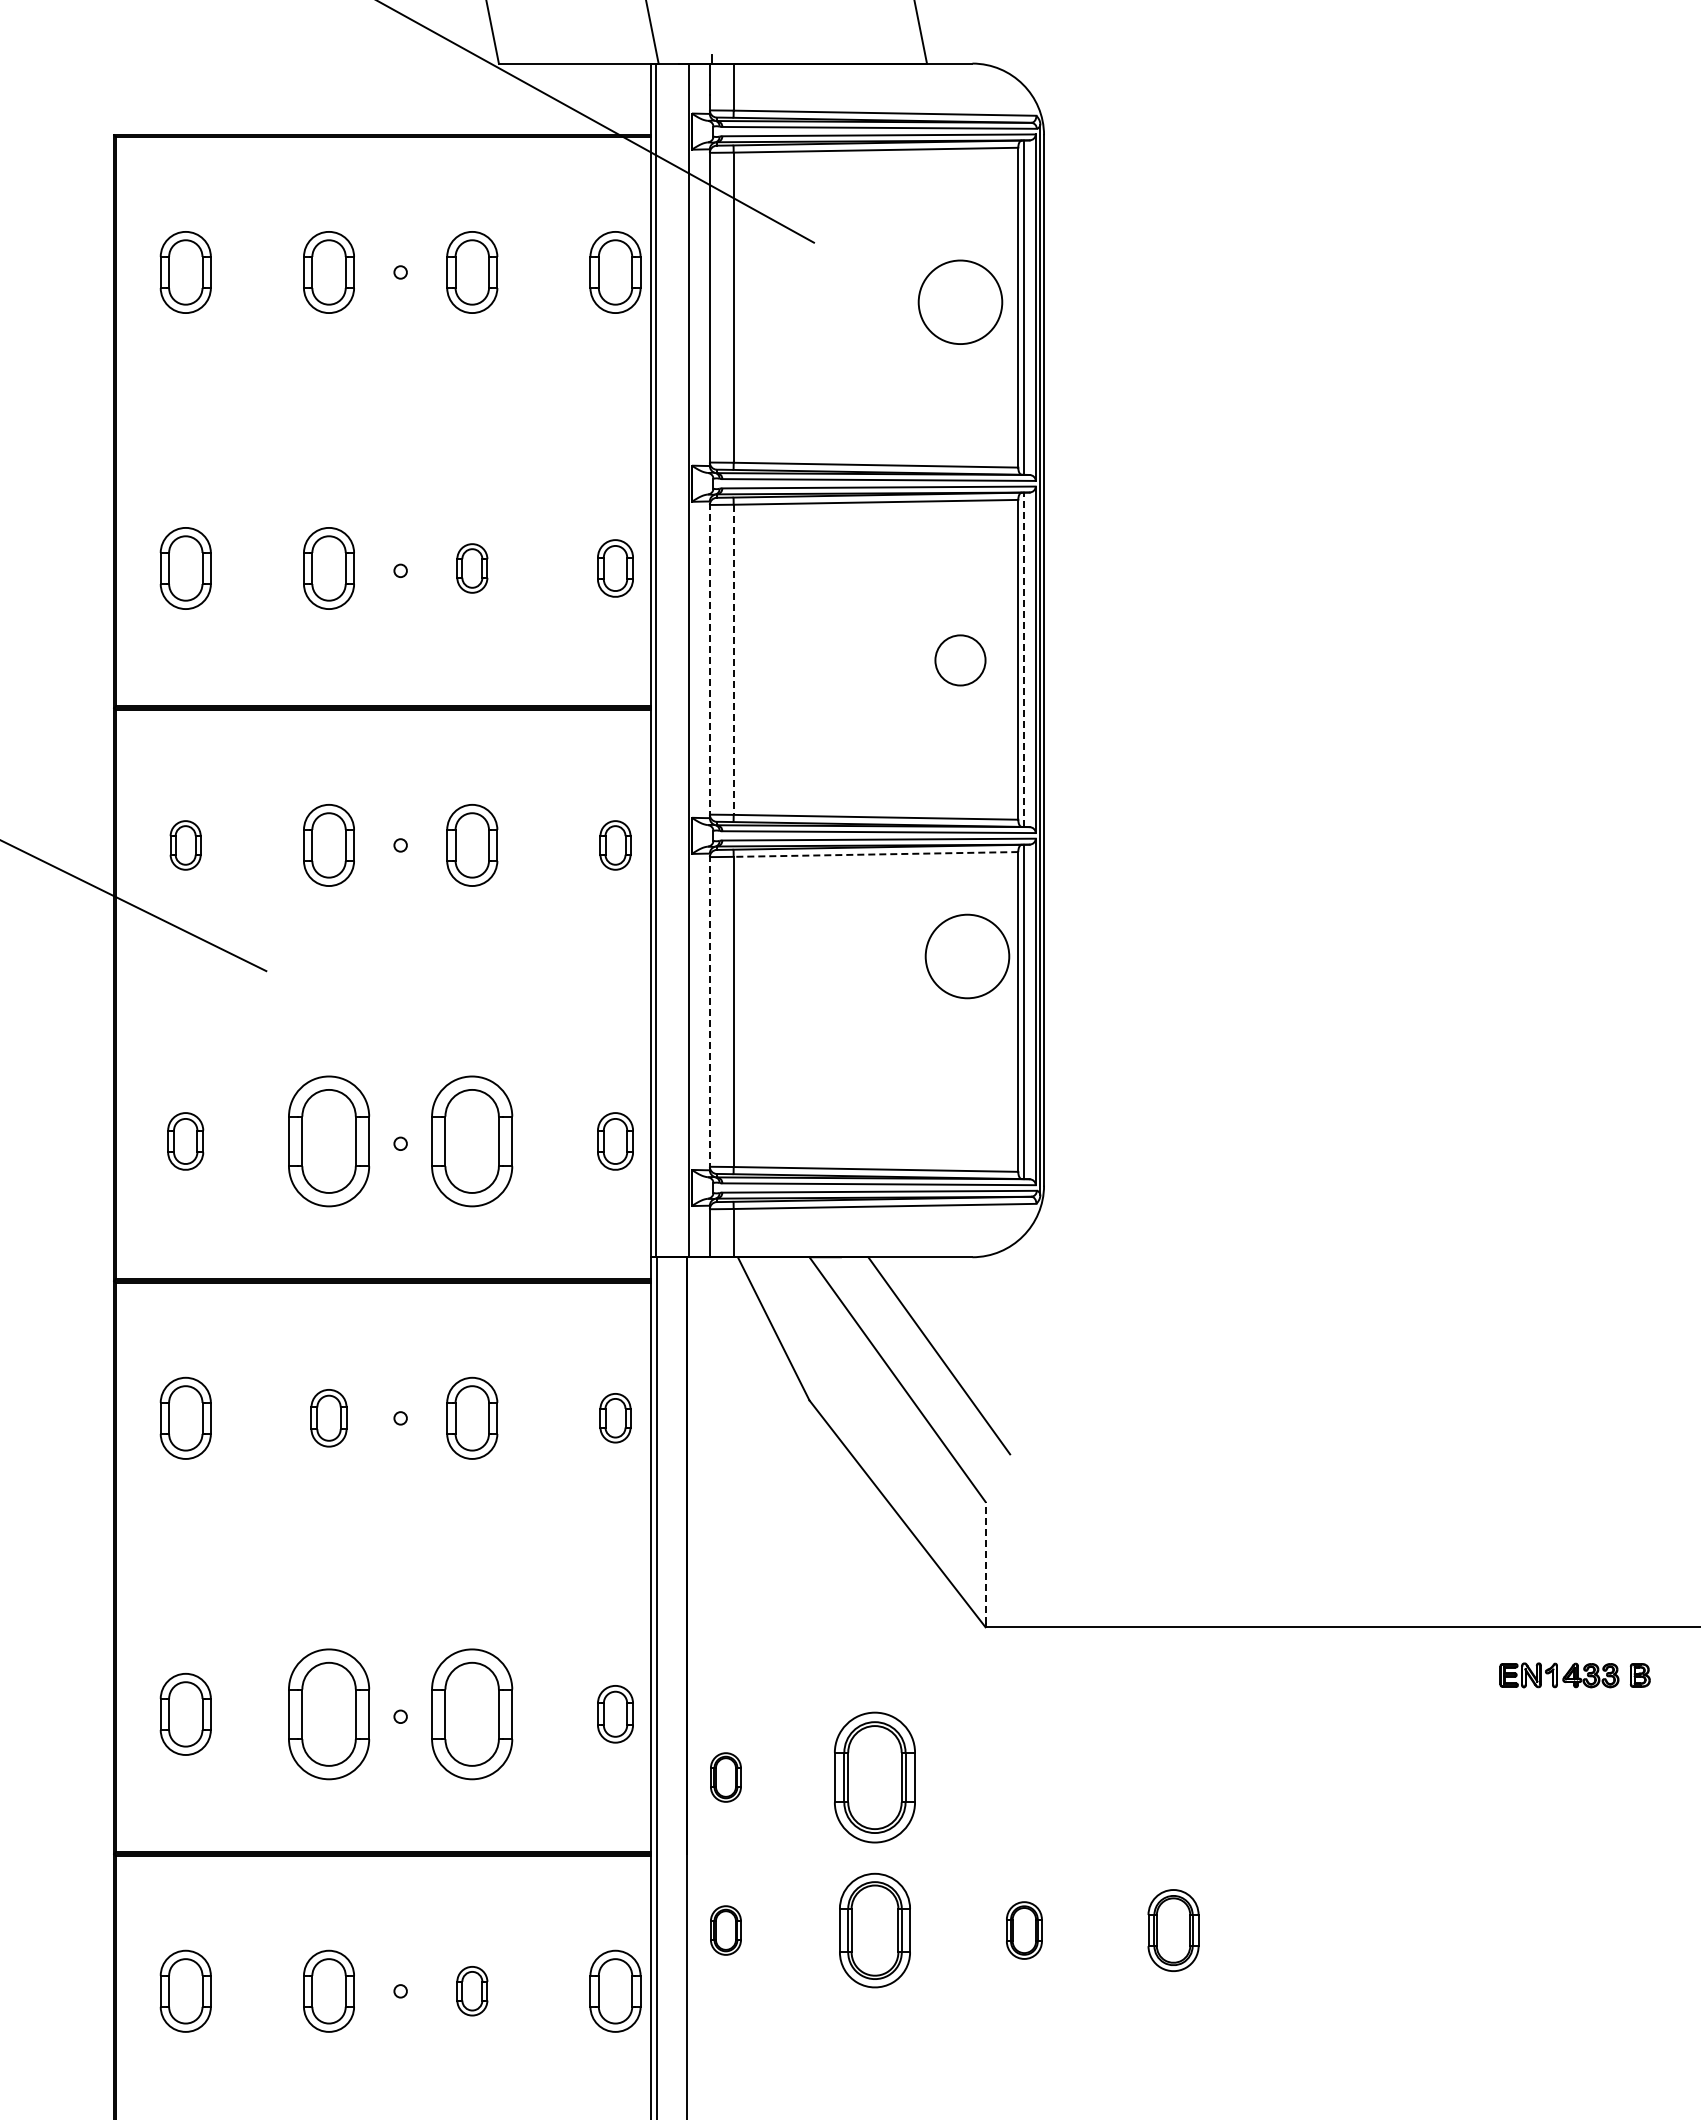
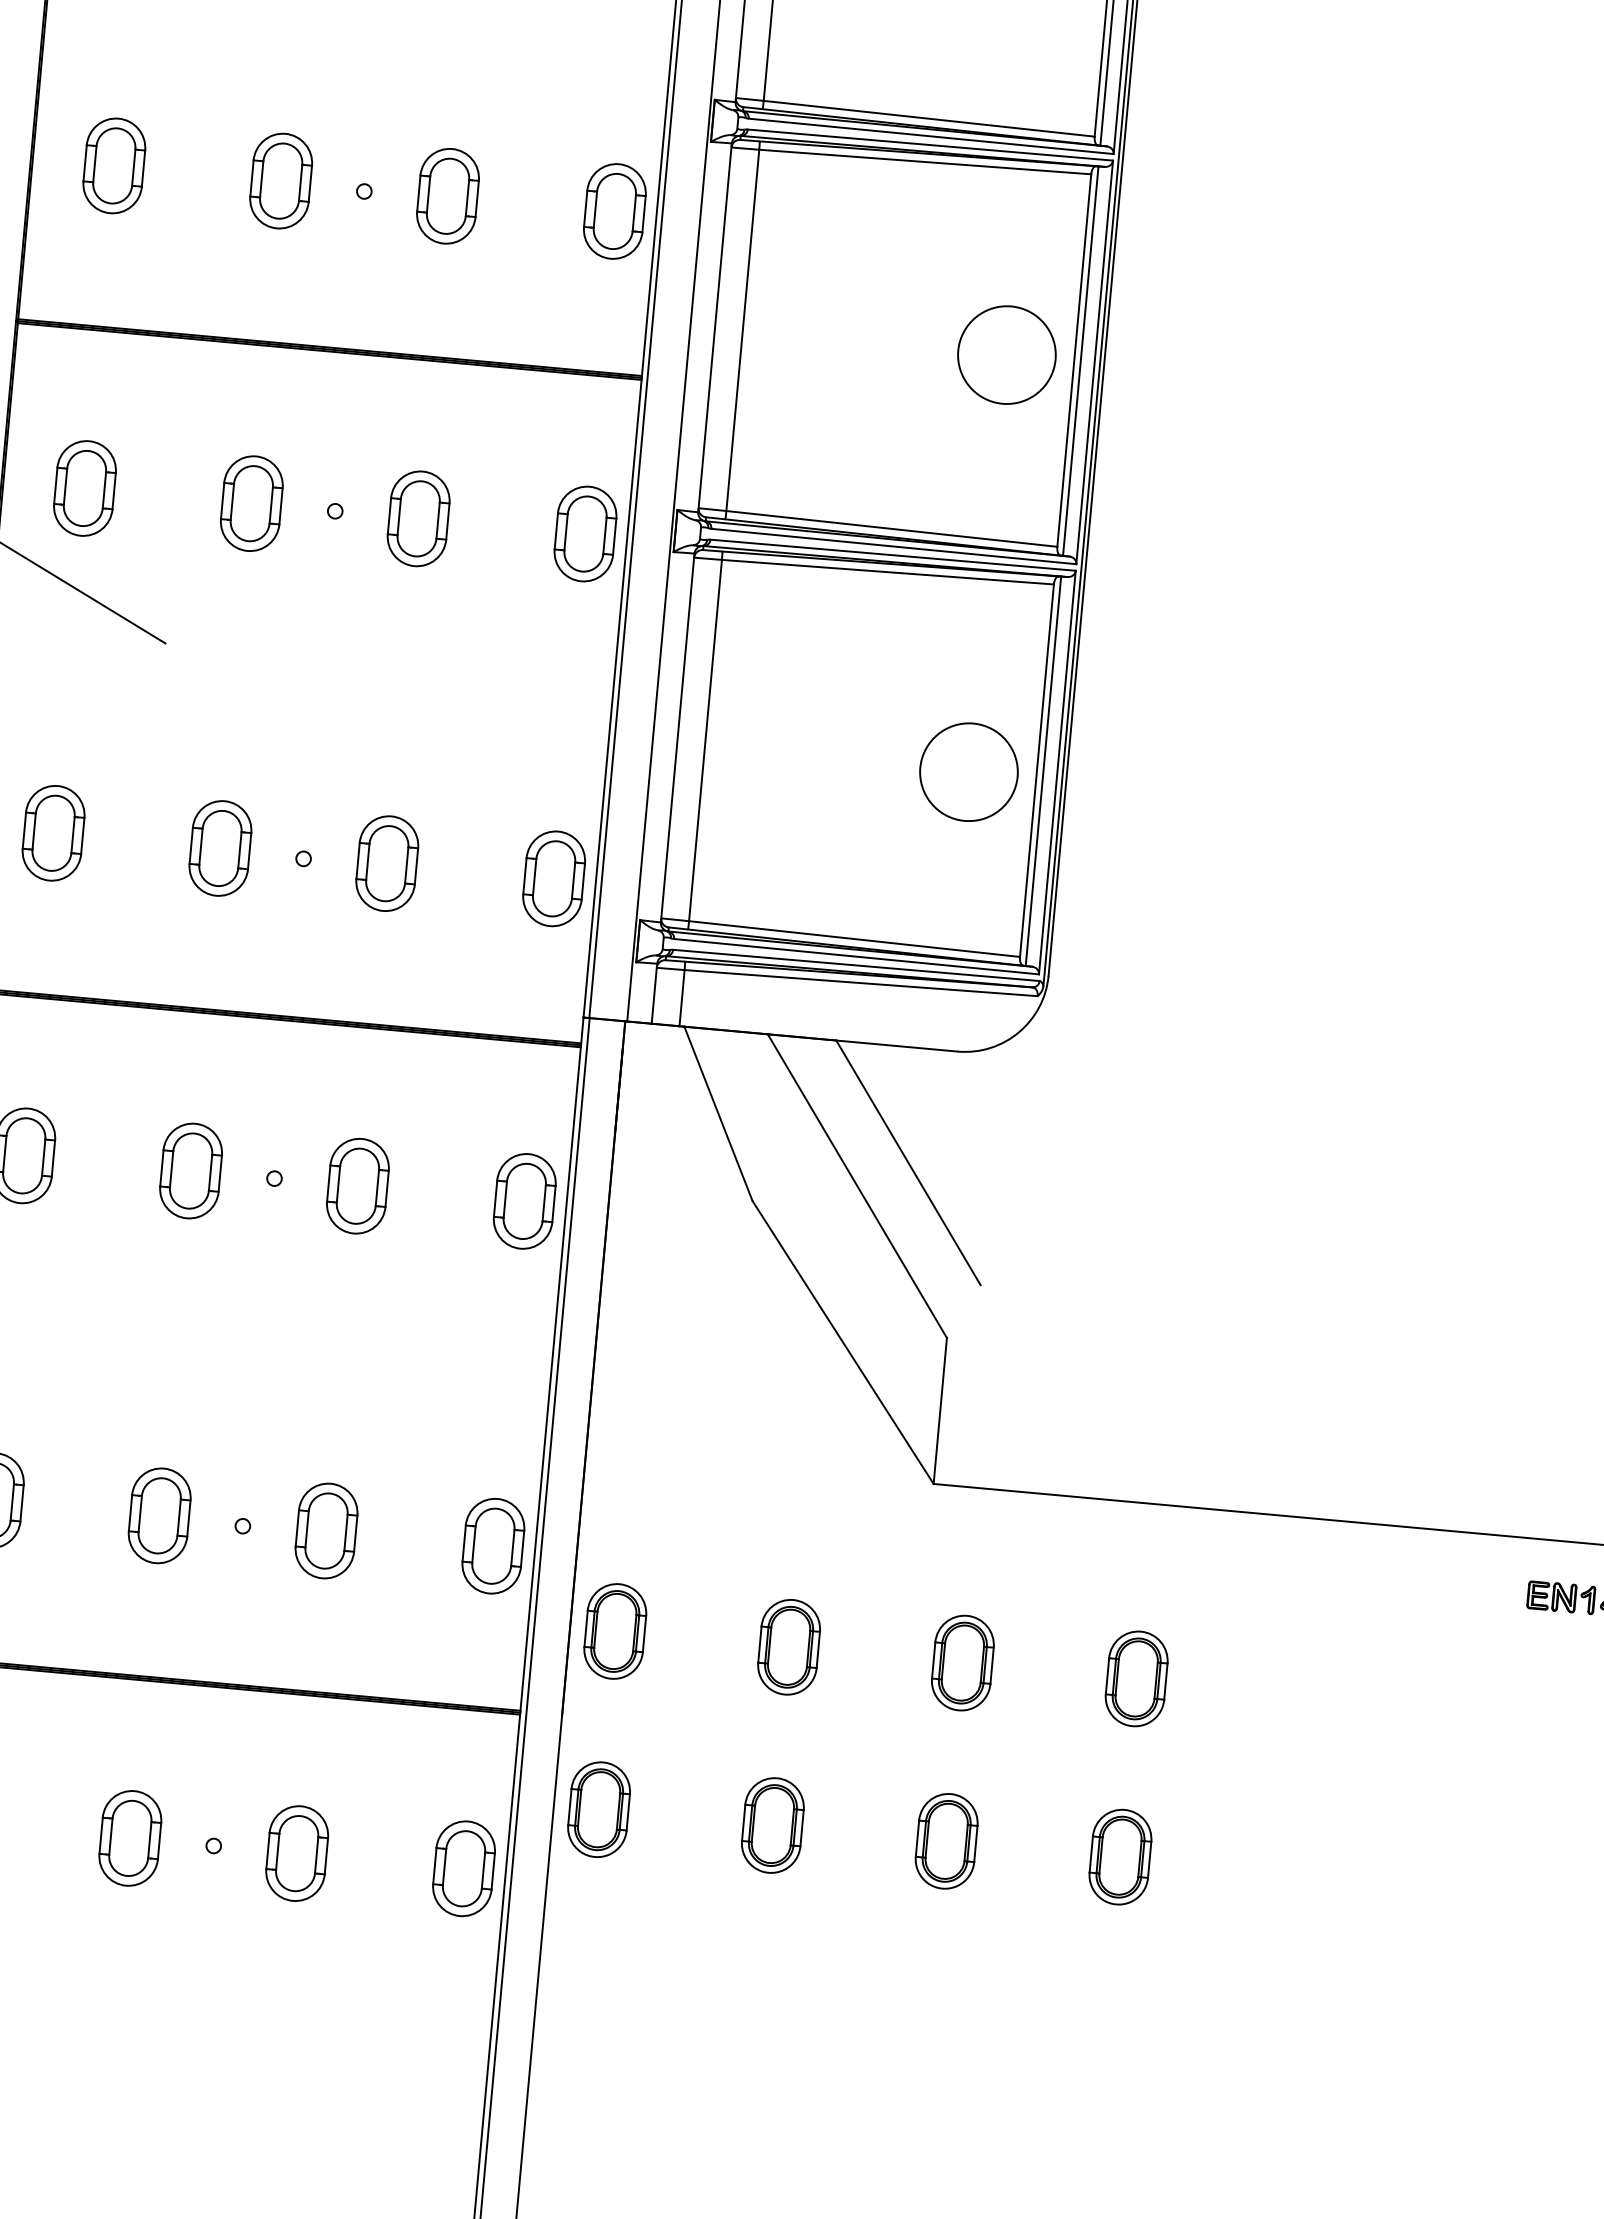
part: (472, 568) -> (448, 196), size x1.67
part: (615, 568) -> (614, 211), size x1.43
line: (709, 659) -> (714, 327), dashed -> solid
line: (1023, 659) -> (1080, 360), dashed -> solid
line: (733, 660) -> (742, 331), dashed -> solid
circle: (960, 660) -> (1006, 355), size x1.67
part: (185, 845) -> (84, 488), size x1.67
part: (615, 845) -> (585, 534), size x1.67
line: (875, 854) -> (887, 572), dashed -> solid
circle: (967, 956) -> (968, 772), moved
line: (709, 1011) -> (677, 737), dashed -> solid
part: (185, 1141) -> (53, 833), size x1.43
part: (328, 1141) -> (219, 848), size x0.62
part: (472, 1141) -> (387, 863), size x0.62
part: (615, 1141) -> (554, 878), size x1.43
part: (328, 1417) -> (190, 1169), size x1.43
part: (615, 1417) -> (524, 1200), size x1.67
line: (985, 1562) -> (940, 1408), dashed -> solid
part: (615, 1713) -> (493, 1545), size x1.43
part: (328, 1714) -> (159, 1515), size x0.62
part: (472, 1714) -> (326, 1531), size x0.62
part: (725, 1777) -> (614, 1631), size x1.67
part: (875, 1777) -> (789, 1647), size x0.62
part: (1024, 1777) -> (963, 1663), added
part: (1173, 1777) -> (1136, 1678), added
part: (725, 1930) -> (598, 1809), size x1.67
part: (875, 1930) -> (773, 1825), size x0.71
part: (1024, 1930) -> (946, 1841), size x1.43
part: (472, 1990) -> (297, 1852), size x1.67

